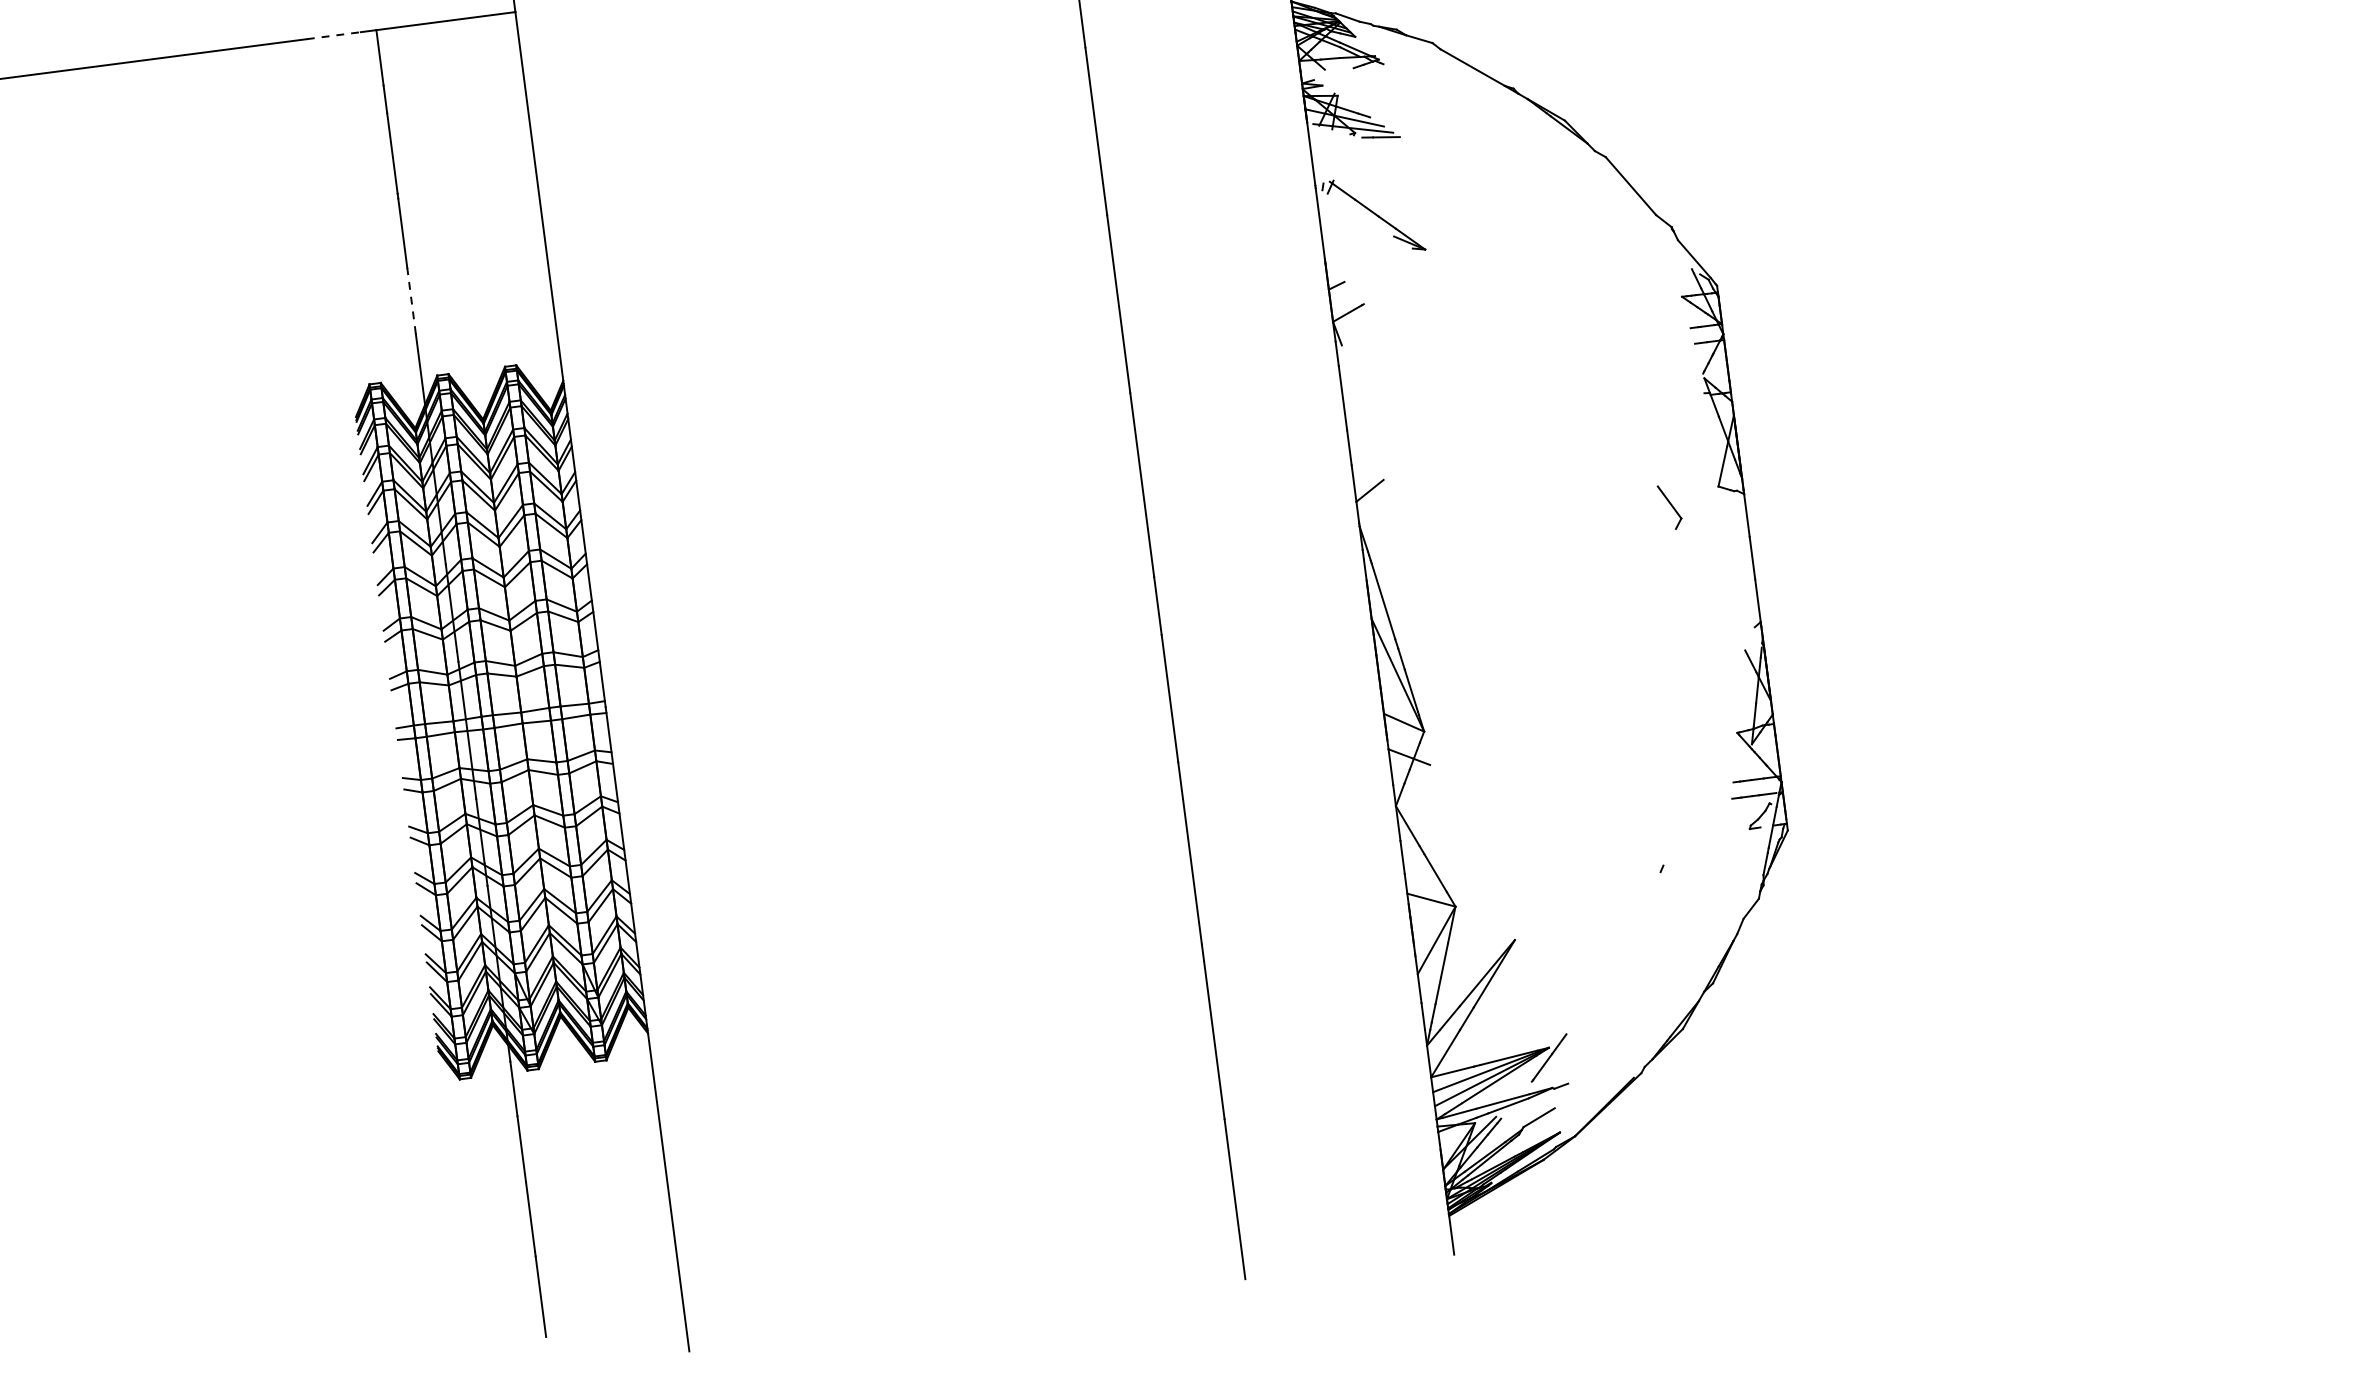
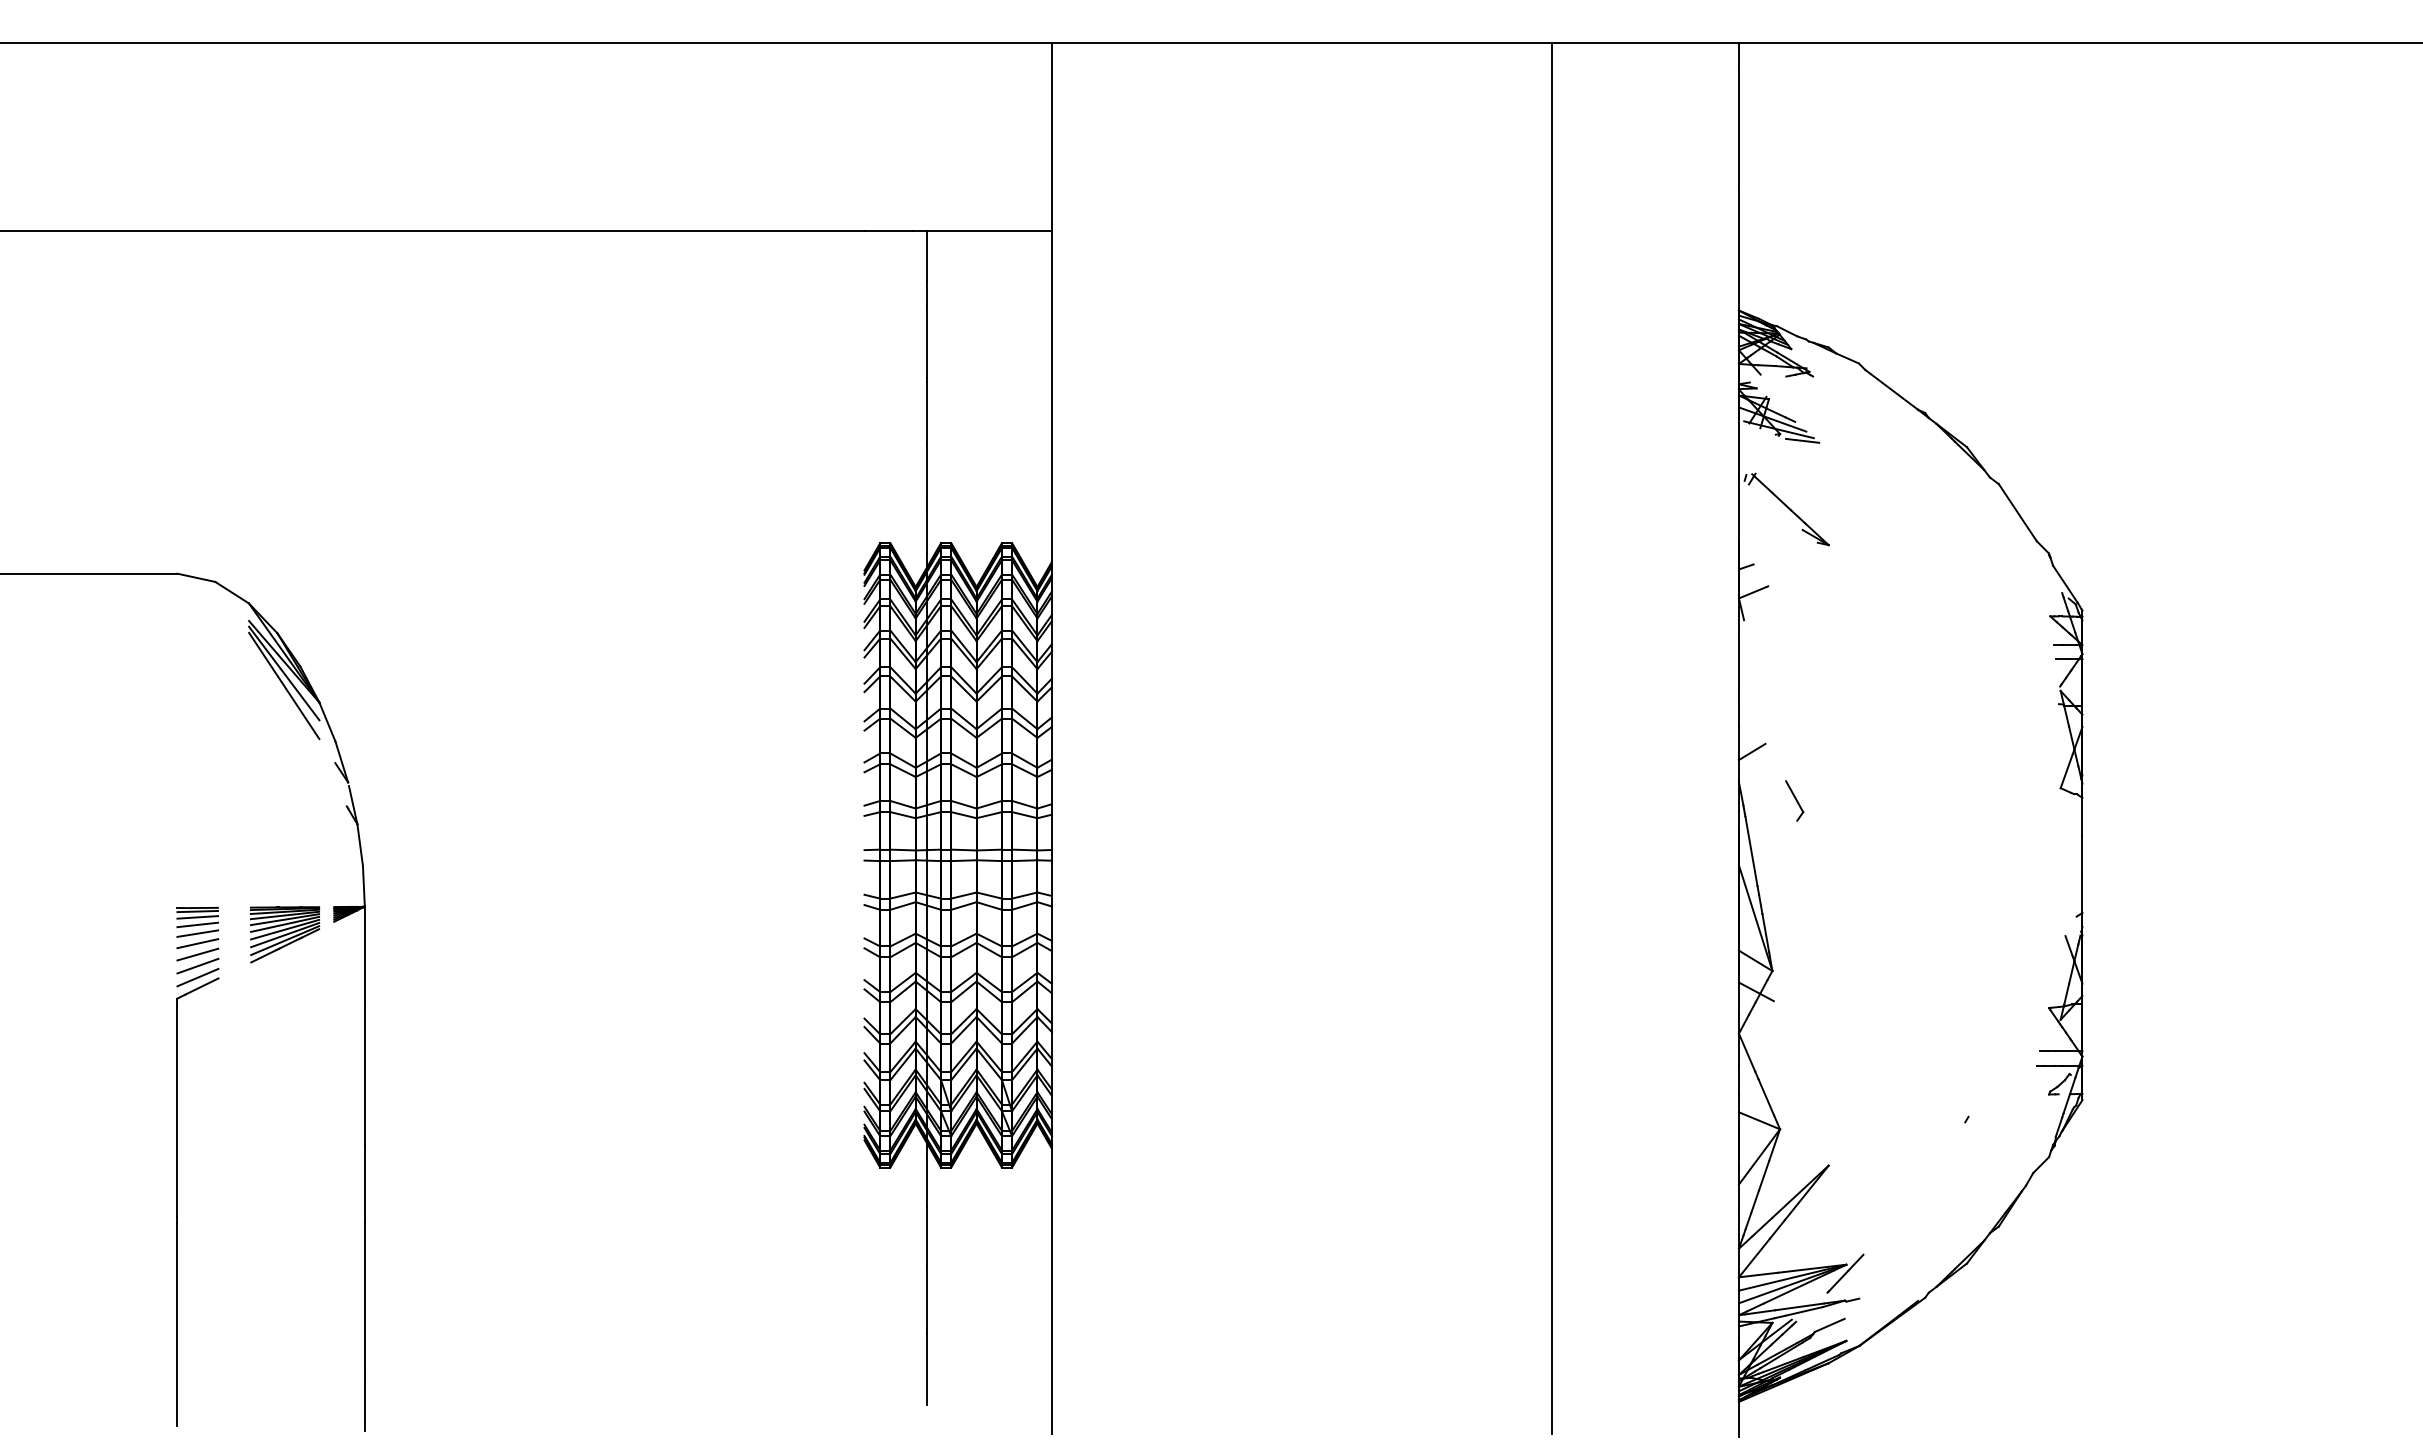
line: (334, 35) -> (889, 230), dashed -> solid
line: (411, 301) -> (926, 474), dashed -> solid
part: (1670, 506) -> (1794, 800), moved

